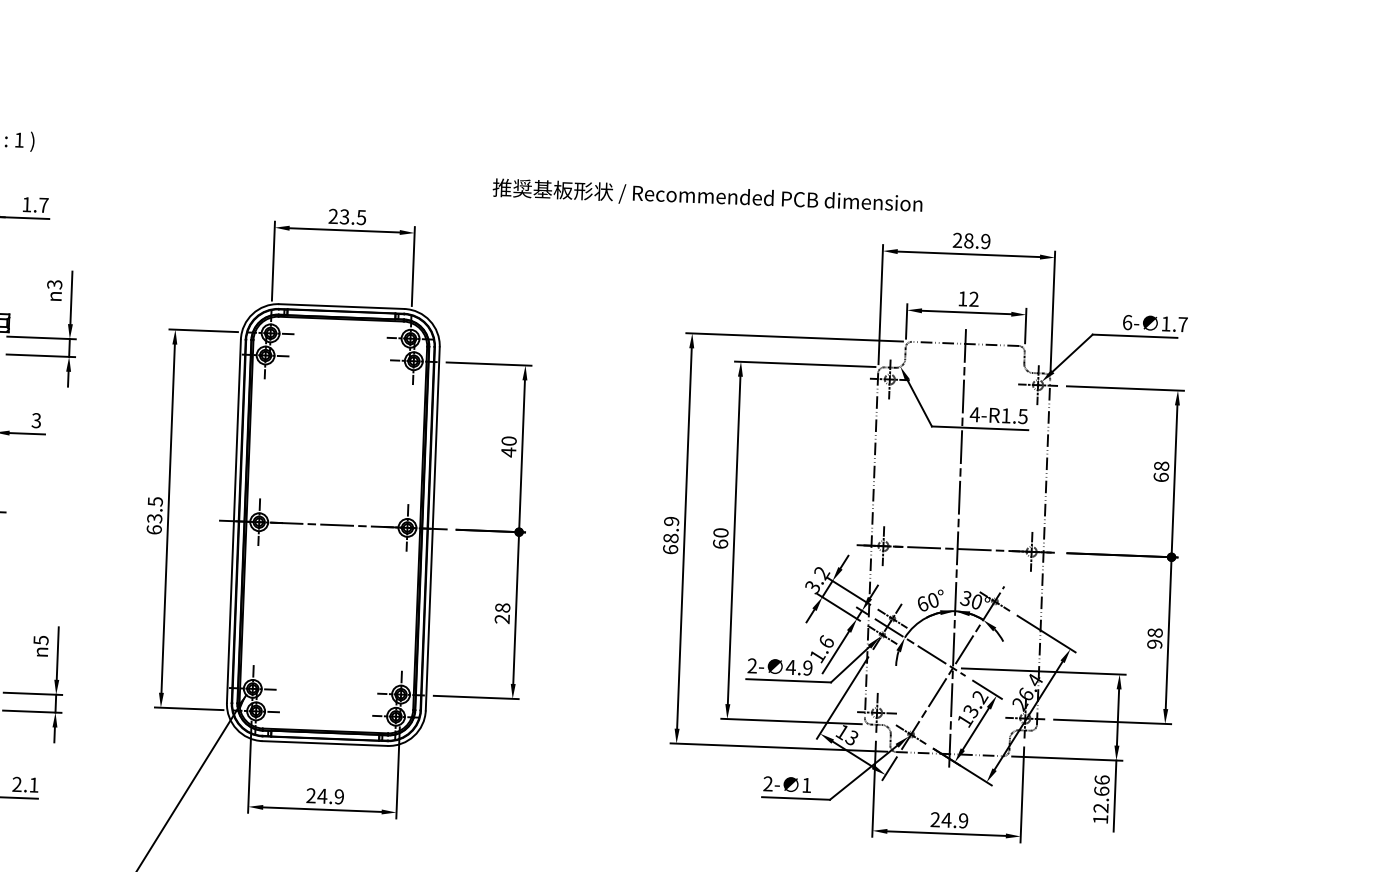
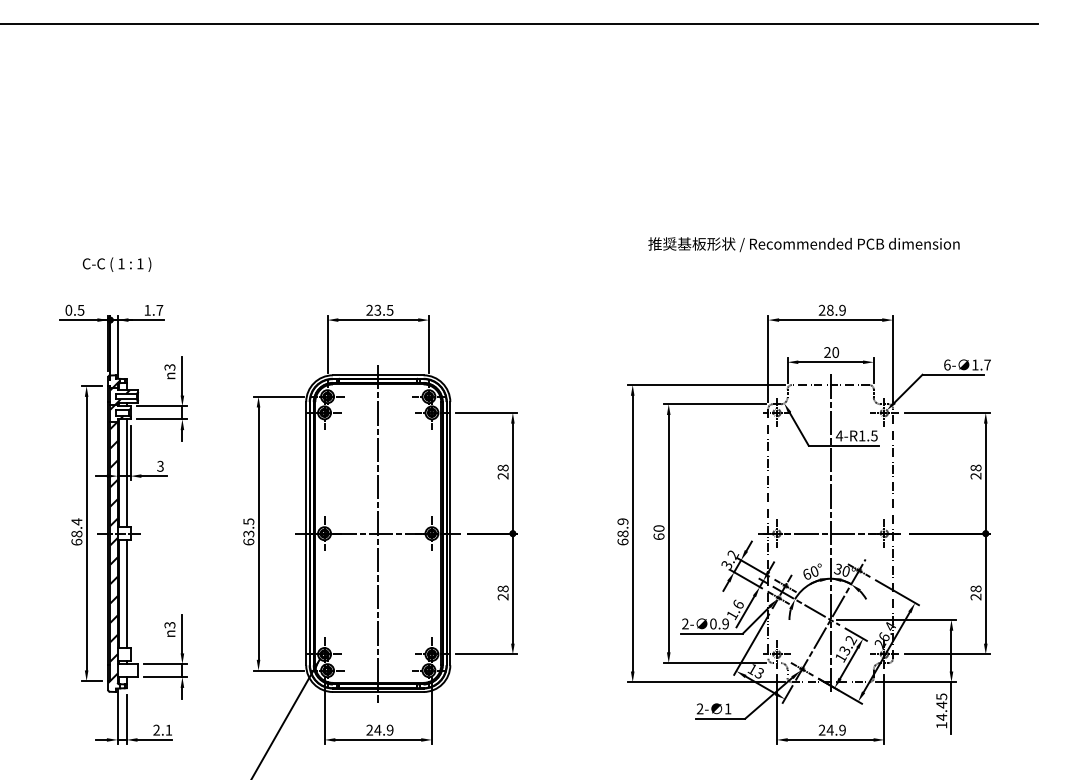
text: (706, 196) -> (803, 244), moved
text: (968, 299) -> (831, 352), 12 -> 20
text: (508, 445) -> (502, 471), 40 -> 28
text: (1160, 476) -> (975, 475), 68 -> 28
line: (333, 524) -> (378, 533), added
text: (40, 640) -> (169, 625), 5 -> 3
text: (1155, 643) -> (976, 596), 98 -> 28
text: (789, 666) -> (712, 623), 4.9 -> 0.9
text: (1101, 793) -> (941, 706), 12.66 -> 14.45

